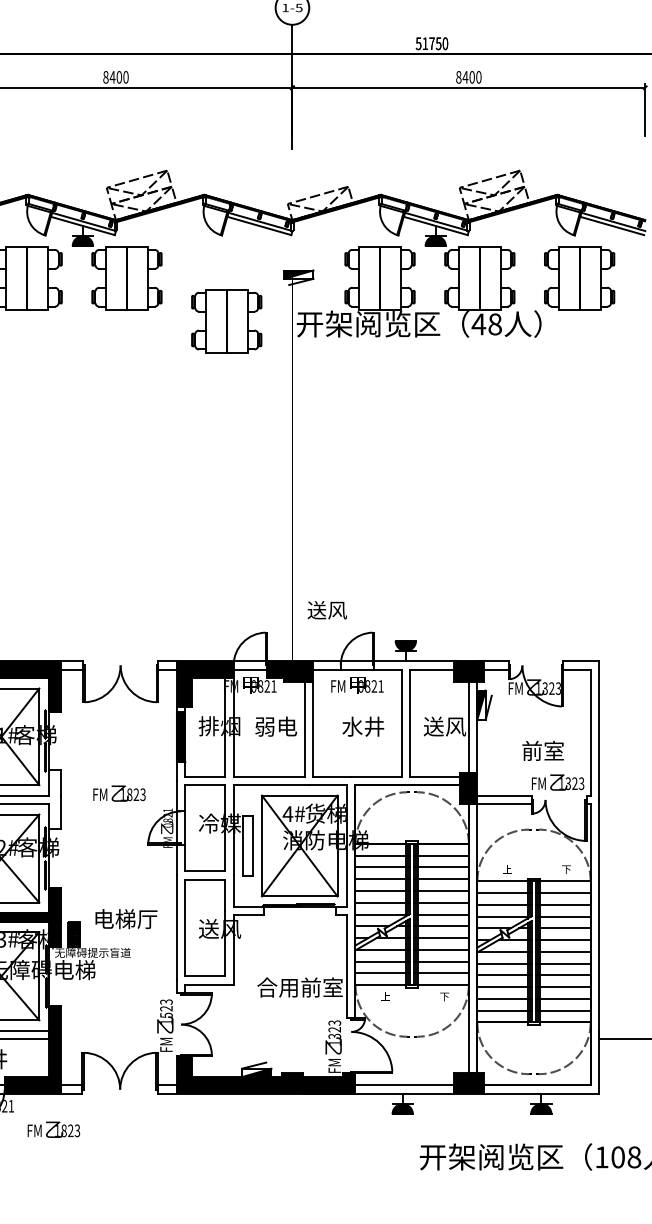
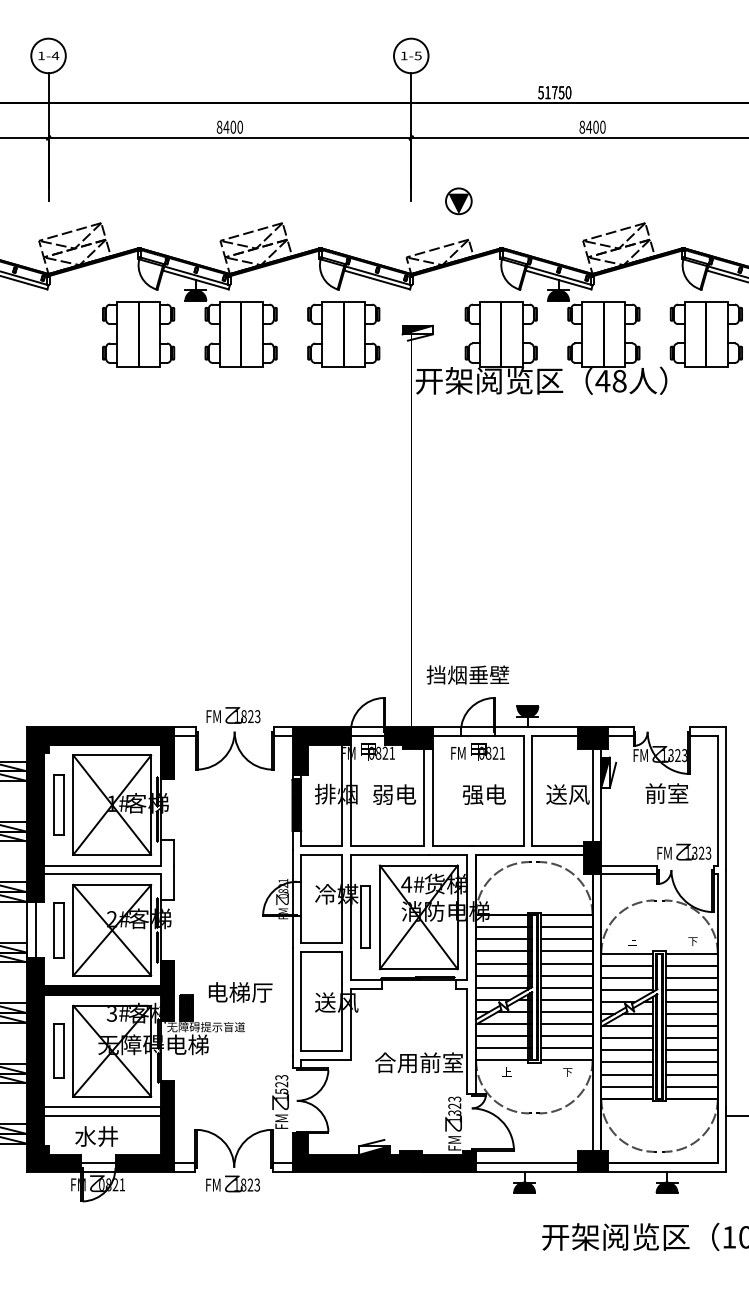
part: (338, 149) -> (458, 201), added
part: (226, 321) -> (343, 334), moved
text: (347, 609) -> (467, 674), 送风 -> 挡烟垂壁
text: (362, 726) -> (483, 794), 水井 -> 强电
text: (542, 750) -> (666, 793), moved
text: (119, 793) -> (233, 715), moved
text: (53, 1129) -> (232, 1183), moved

